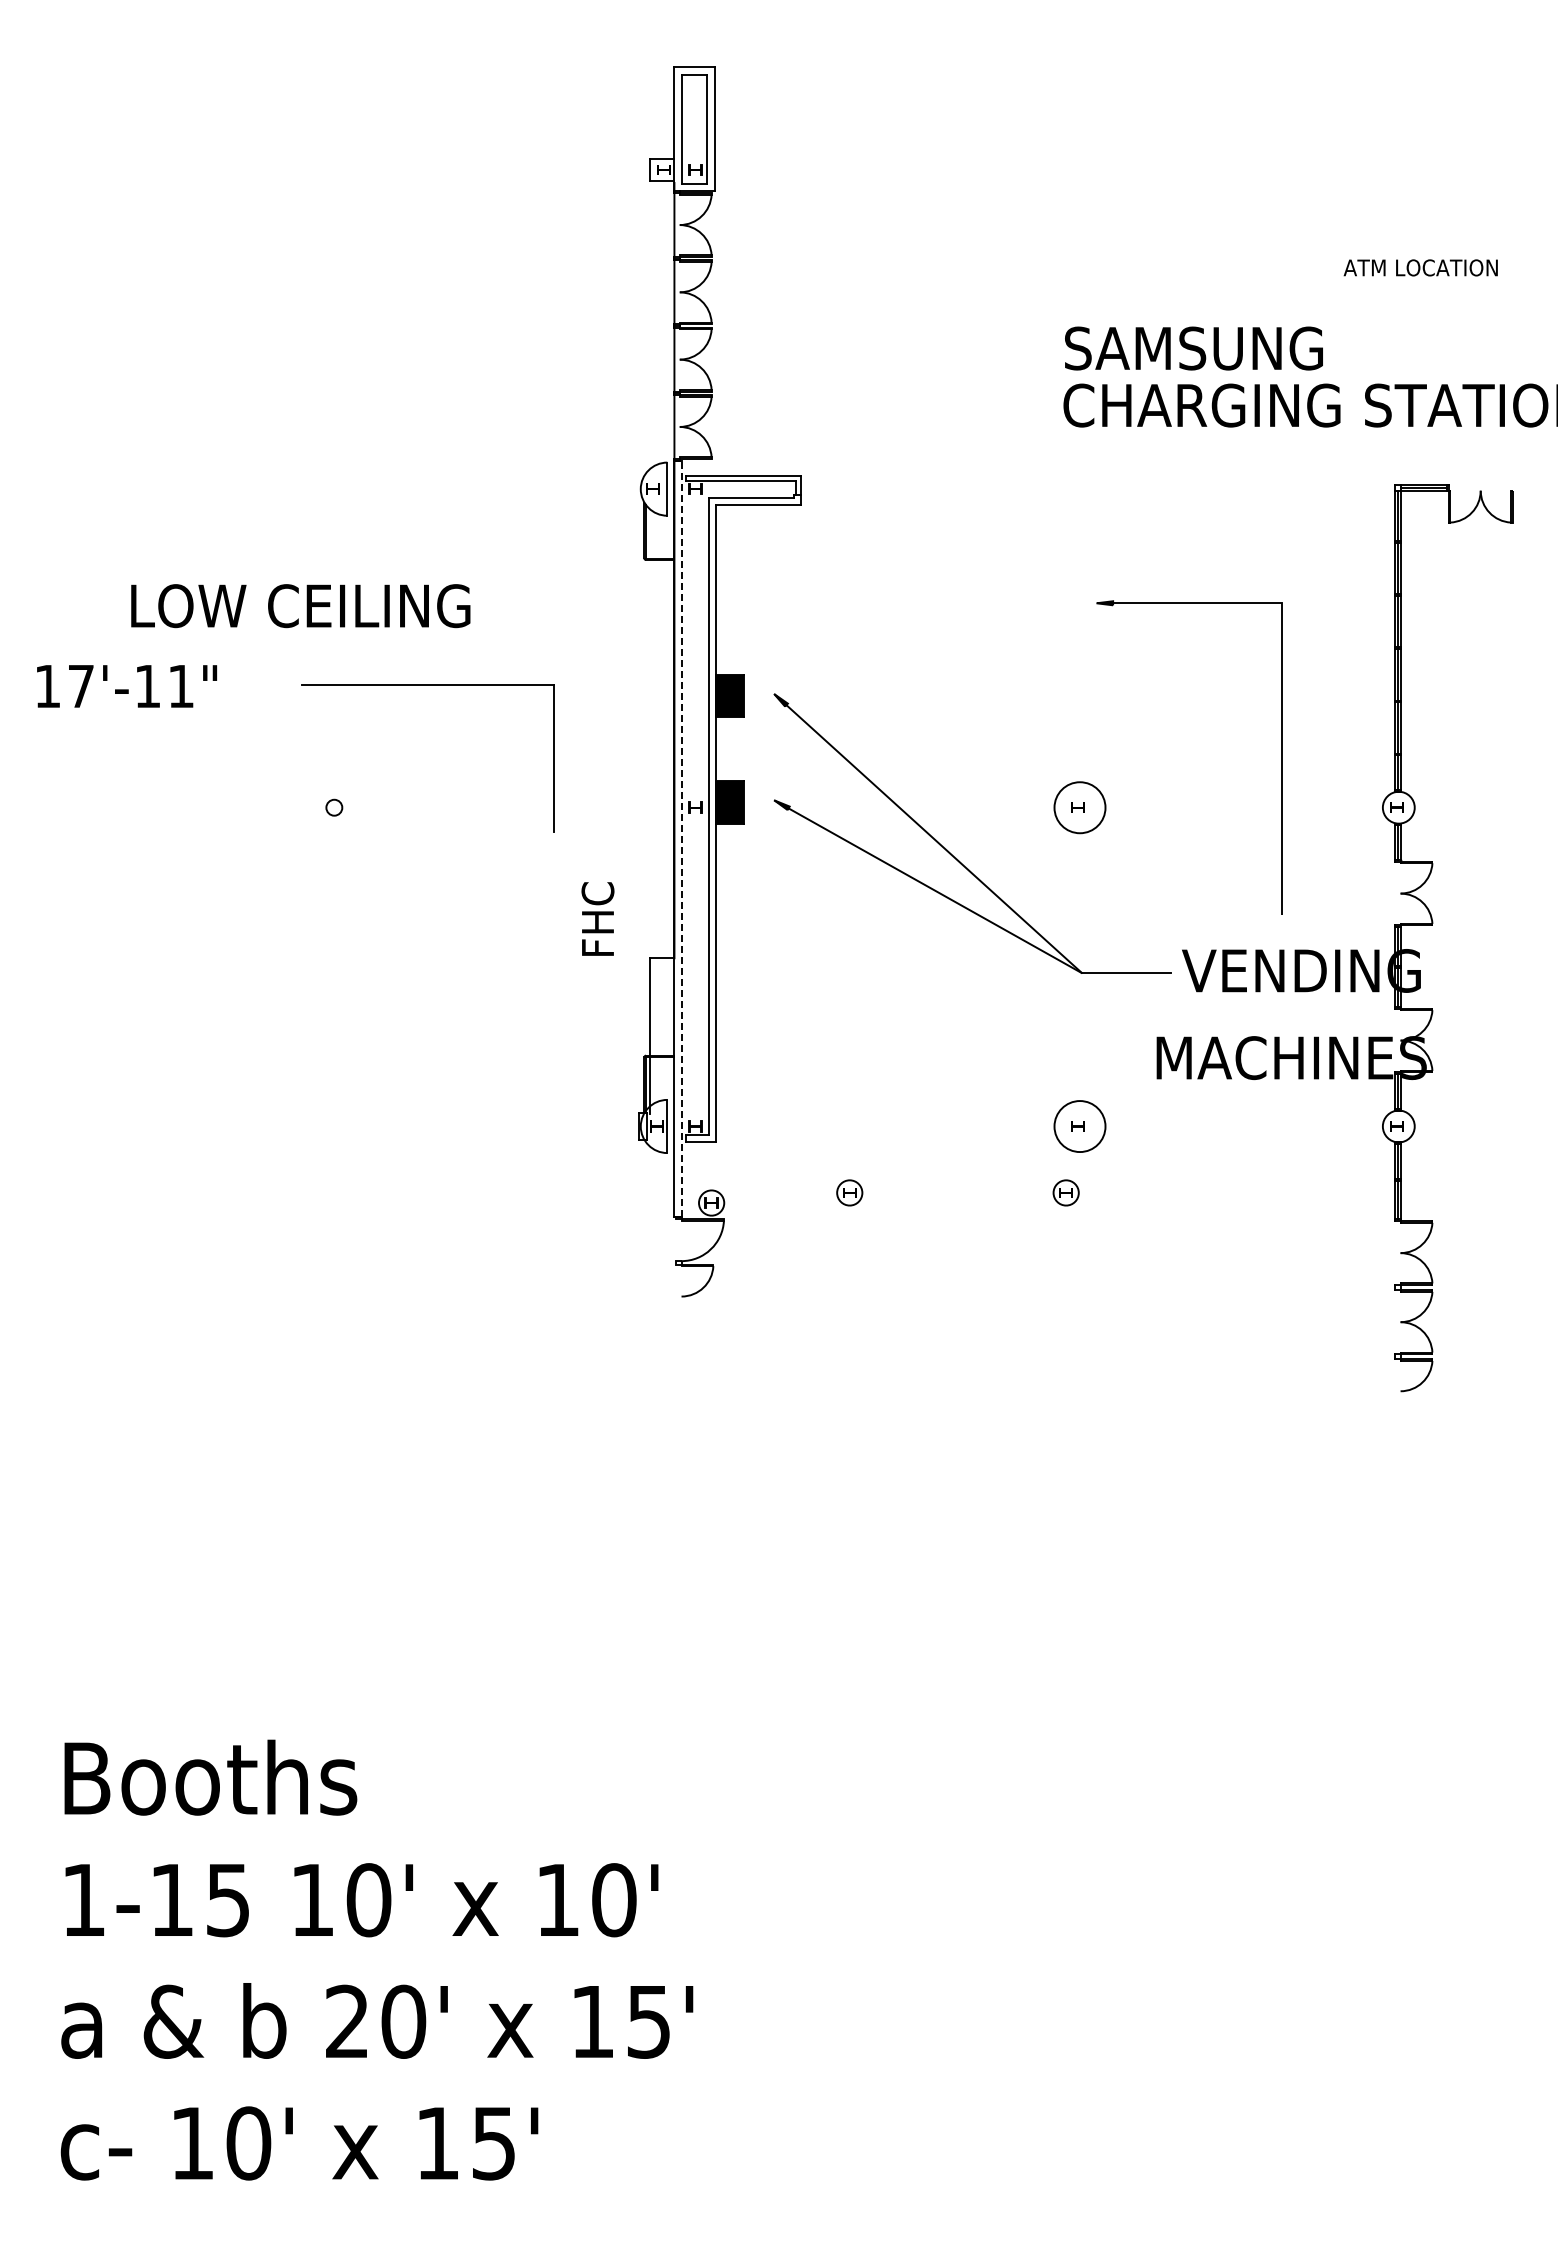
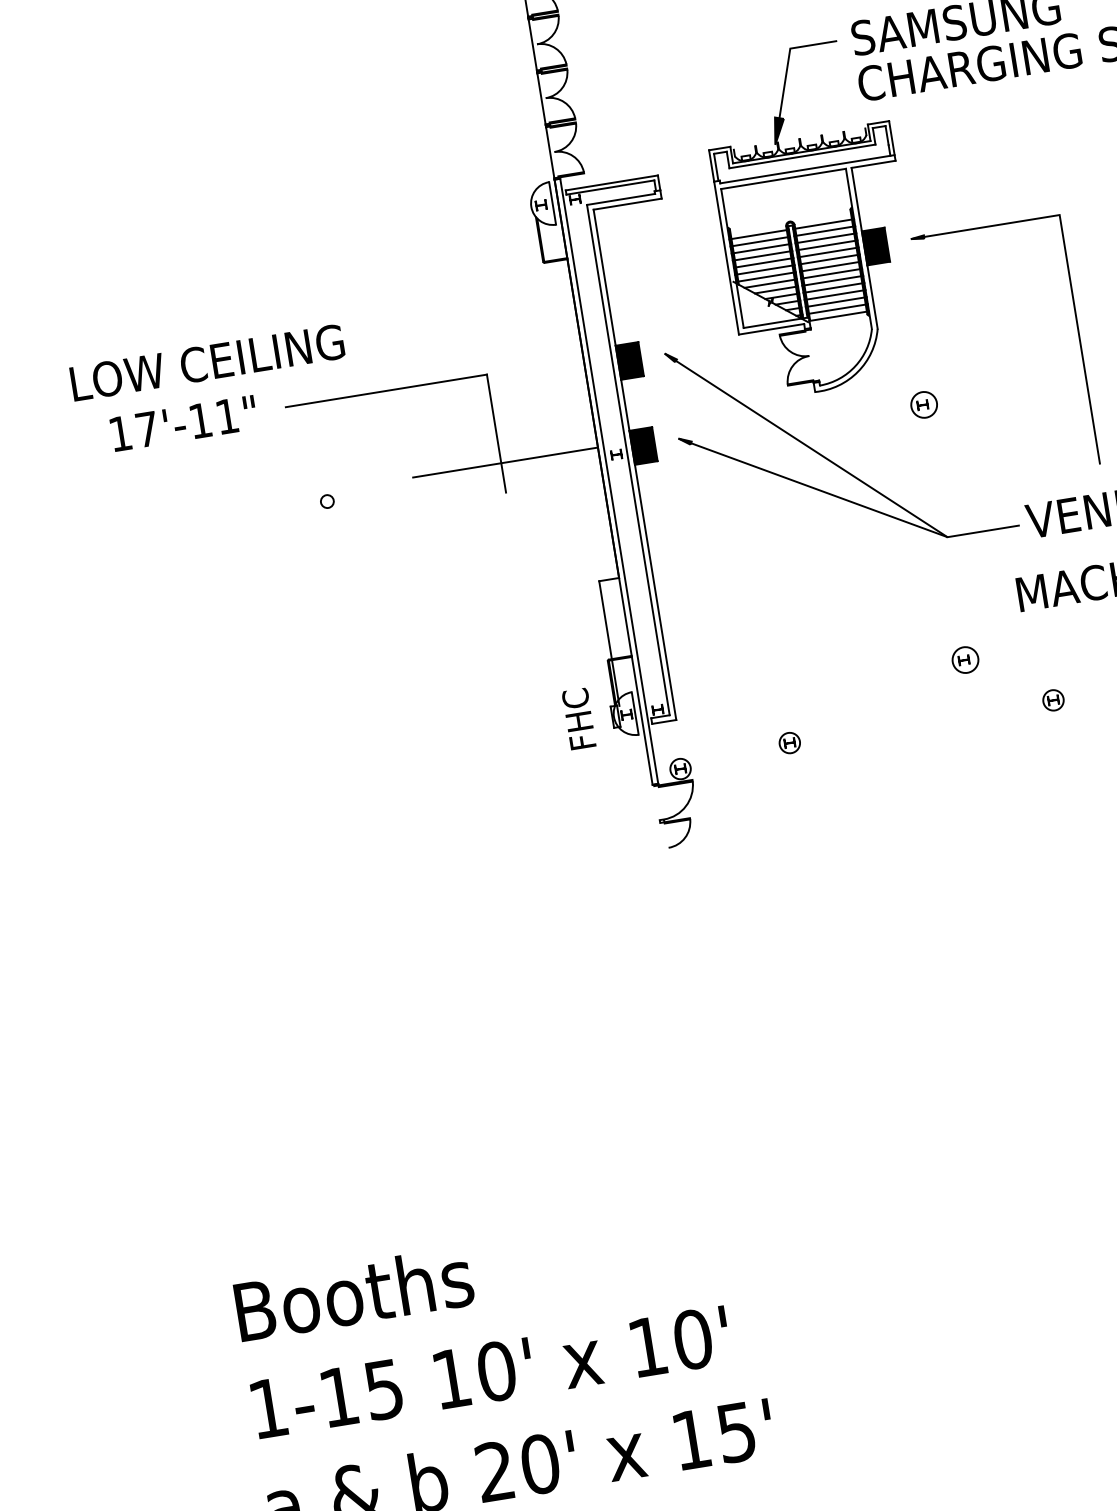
part: (980, 558) -> (812, 218), added
text: (300, 606) -> (207, 363), moved
text: (127, 686) -> (184, 423), moved
line: (558, 795) -> (505, 462), added
circle: (1079, 807) -> (923, 404), size x0.62
line: (681, 838) -> (609, 481), dashed -> solid
text: (597, 918) -> (578, 718), moved
circle: (1079, 1126) -> (965, 660), size x0.62
part: (1065, 1192) -> (1052, 700), moved

